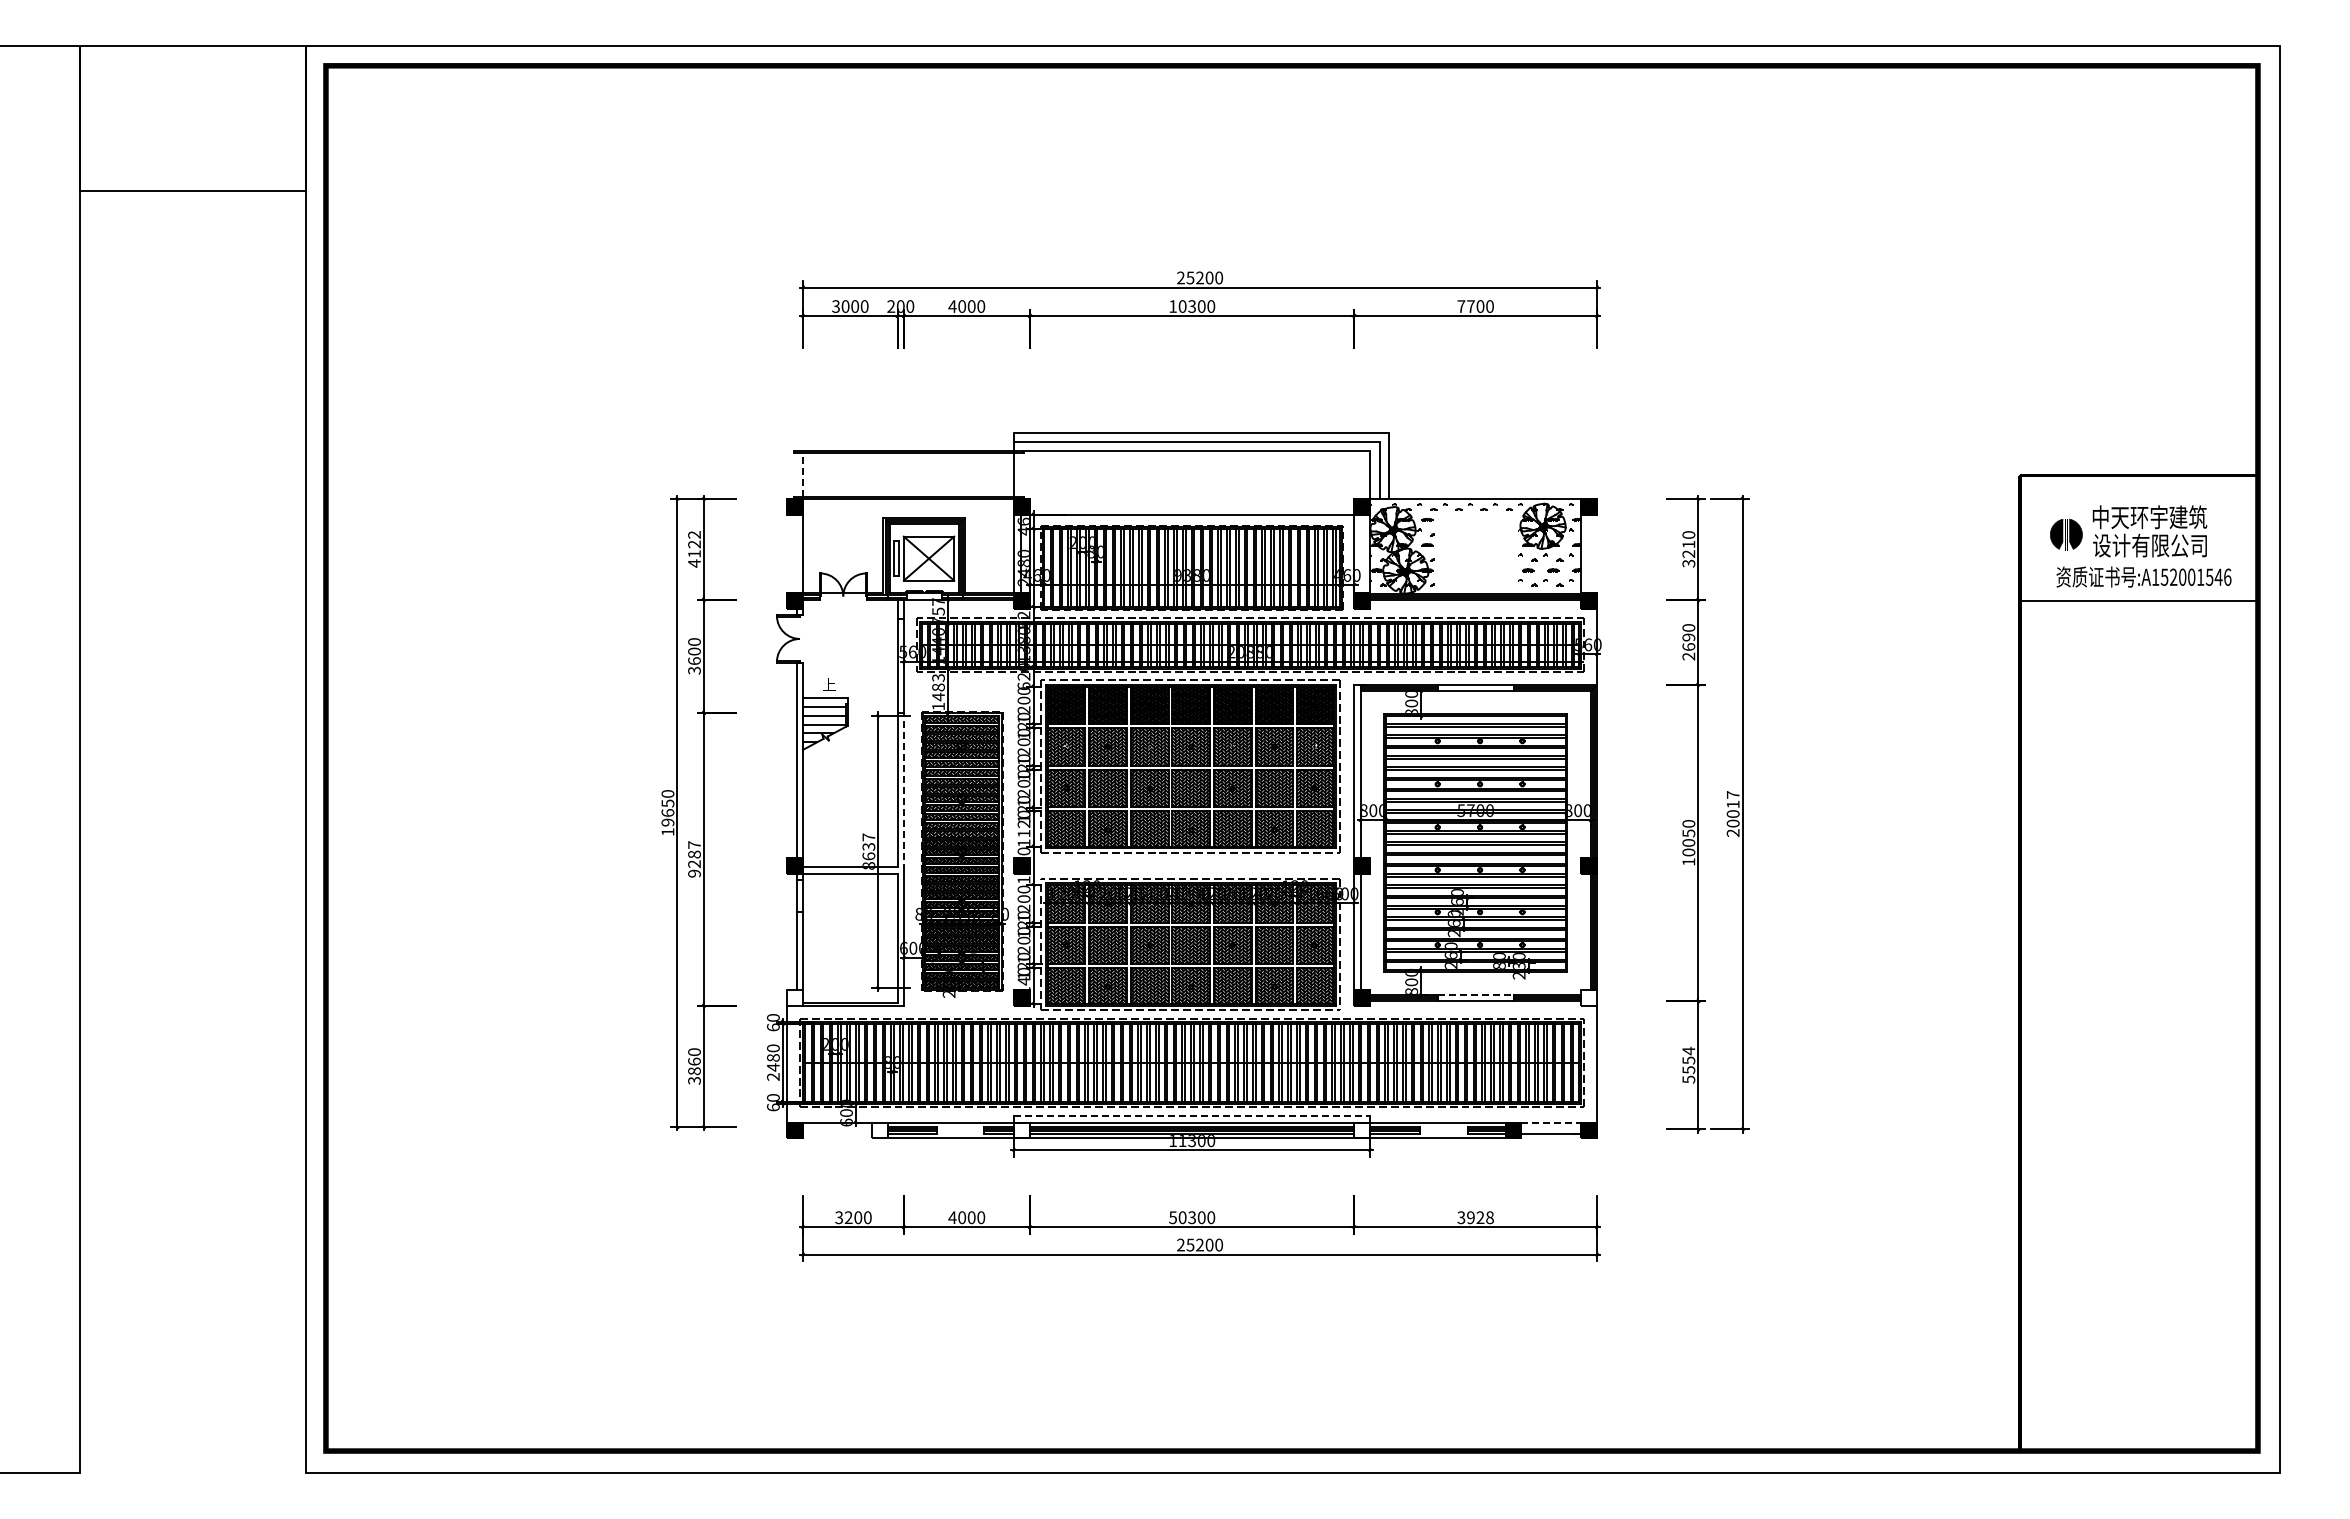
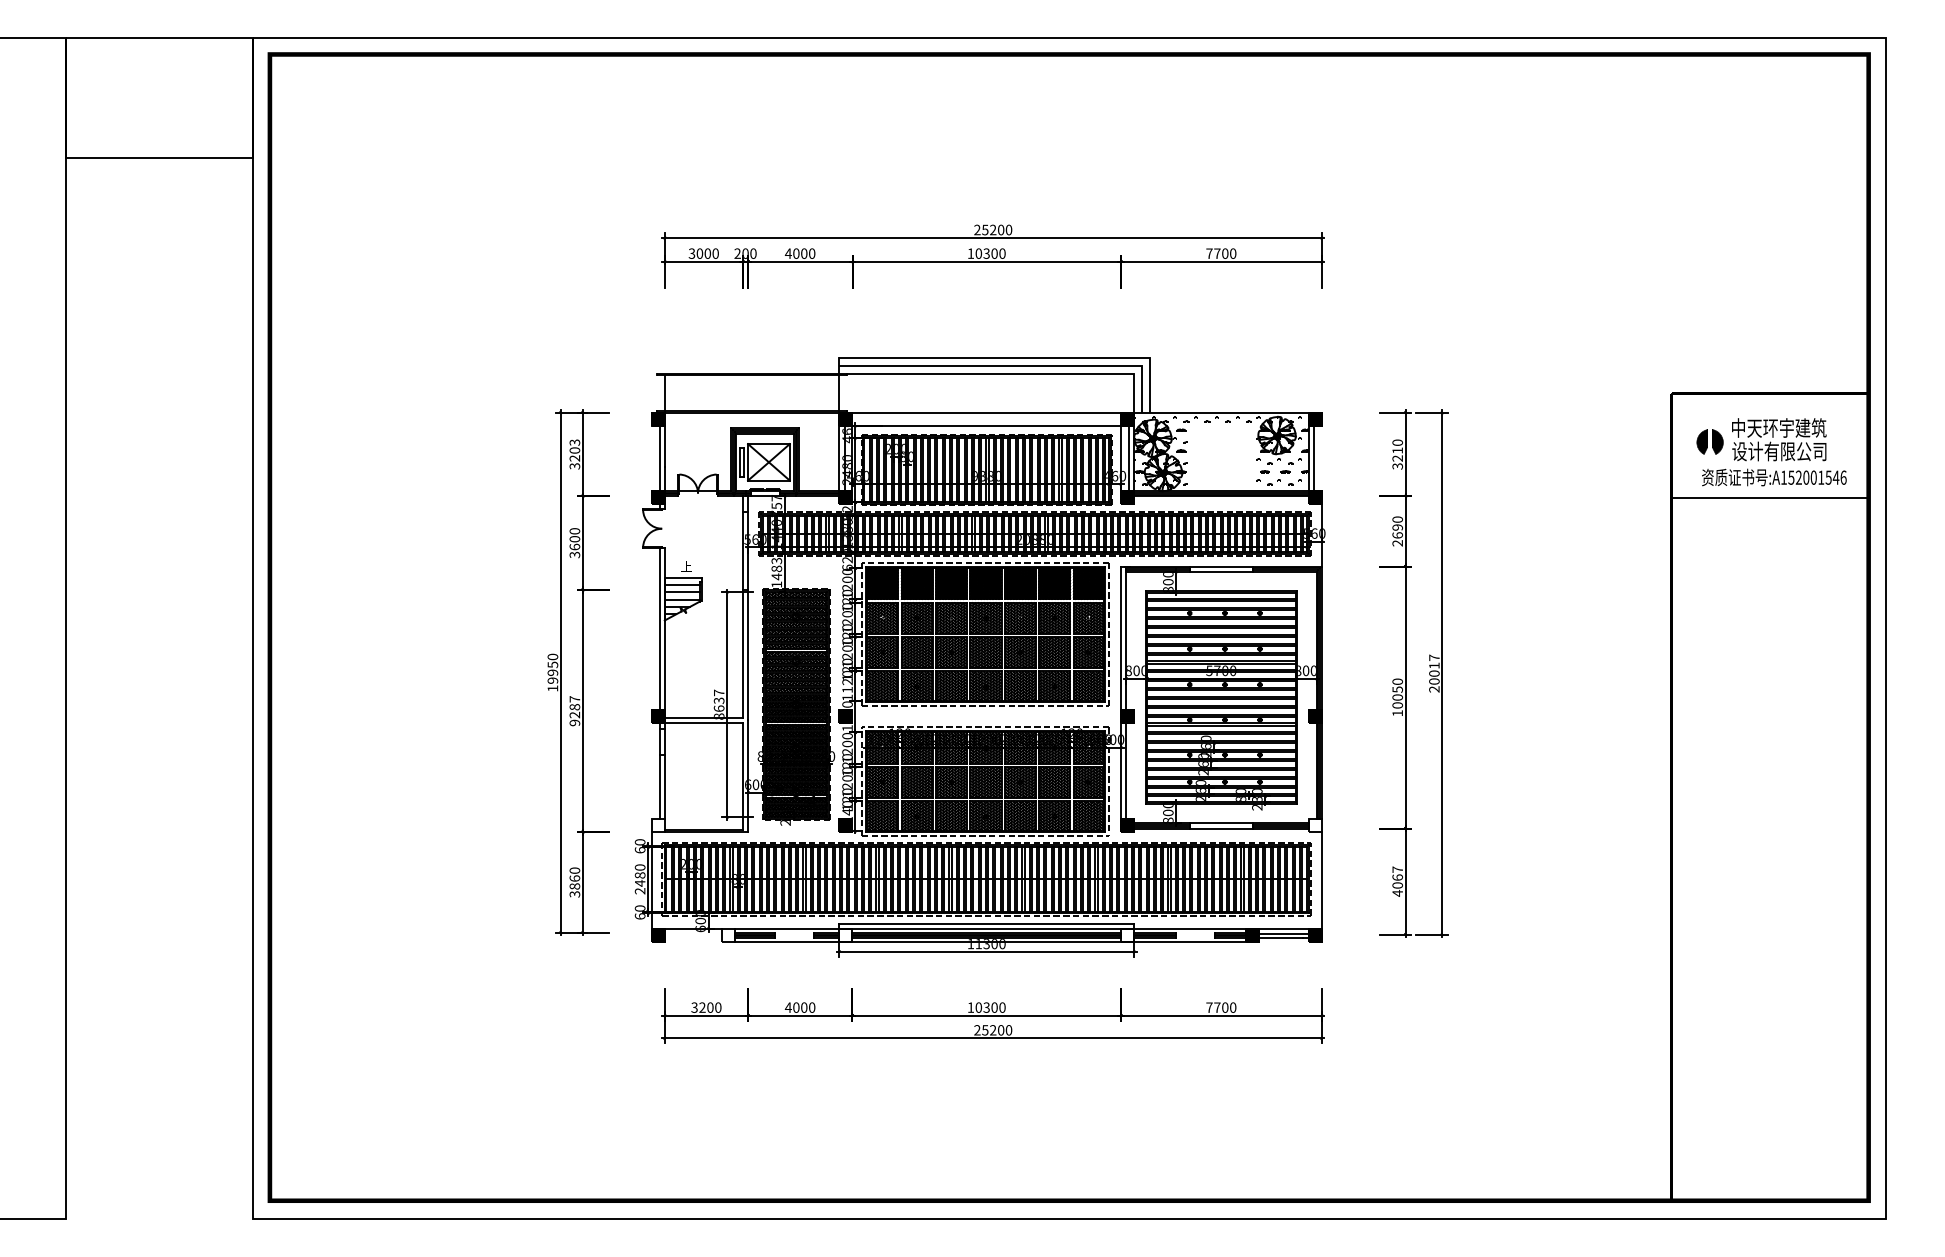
line: (803, 475) -> (665, 393), dashed -> solid
line: (1191, 498) -> (986, 412), added
text: (694, 549) -> (574, 454), 4122 -> 3203
line: (796, 553) -> (659, 458), added
line: (1363, 553) -> (1128, 458), added
line: (1587, 553) -> (1313, 458), added
line: (903, 791) -> (747, 654), dashed -> solid
text: (667, 812) -> (552, 672), 19650 -> 19950
line: (1475, 994) -> (1221, 822), dashed -> solid
text: (1688, 1064) -> (1397, 880), 5554 -> 4067
line: (1192, 1116) -> (986, 923), dashed -> solid
line: (1551, 1122) -> (1284, 928), dashed -> solid
line: (1551, 1128) -> (1284, 933), added
text: (1172, 1217) -> (970, 1007), 50300 -> 10300
text: (1475, 1217) -> (1221, 1007), 3928 -> 7700

